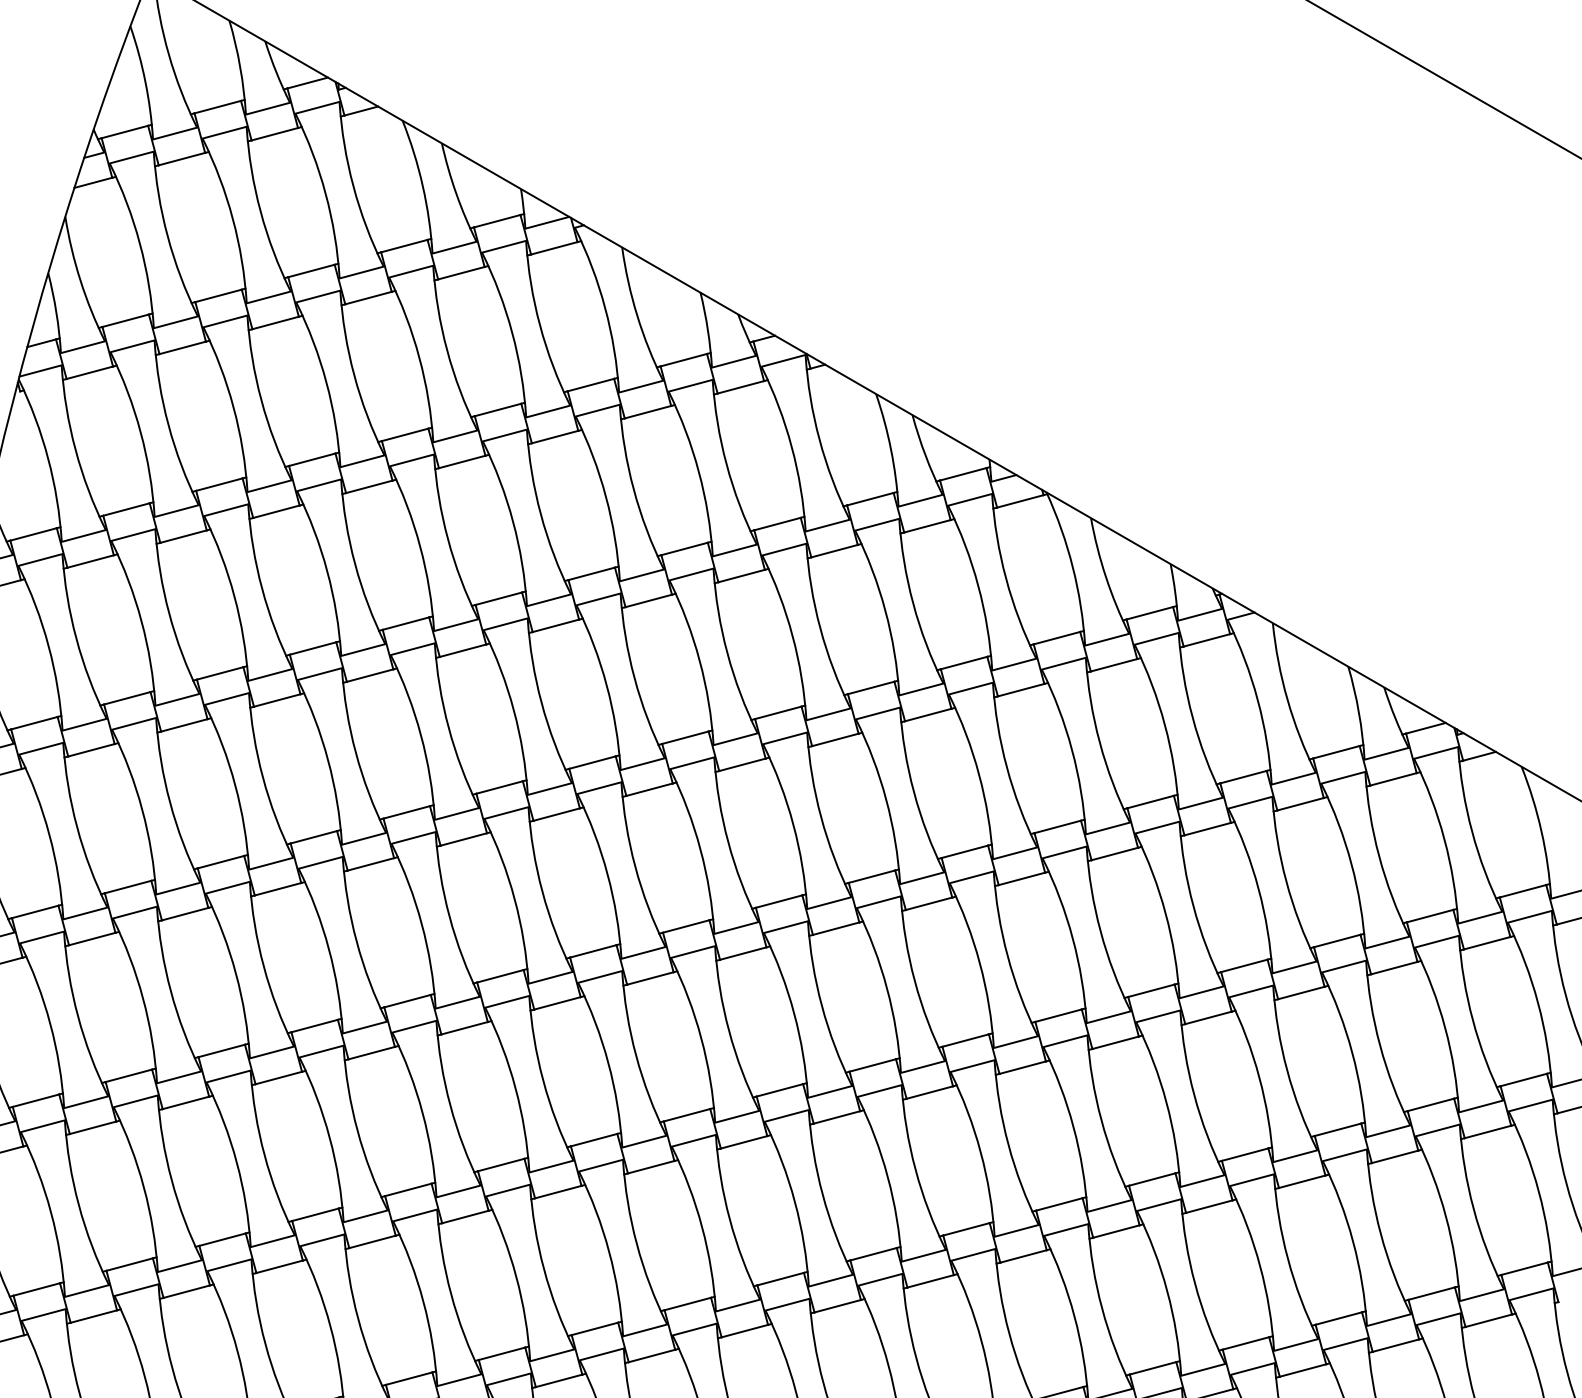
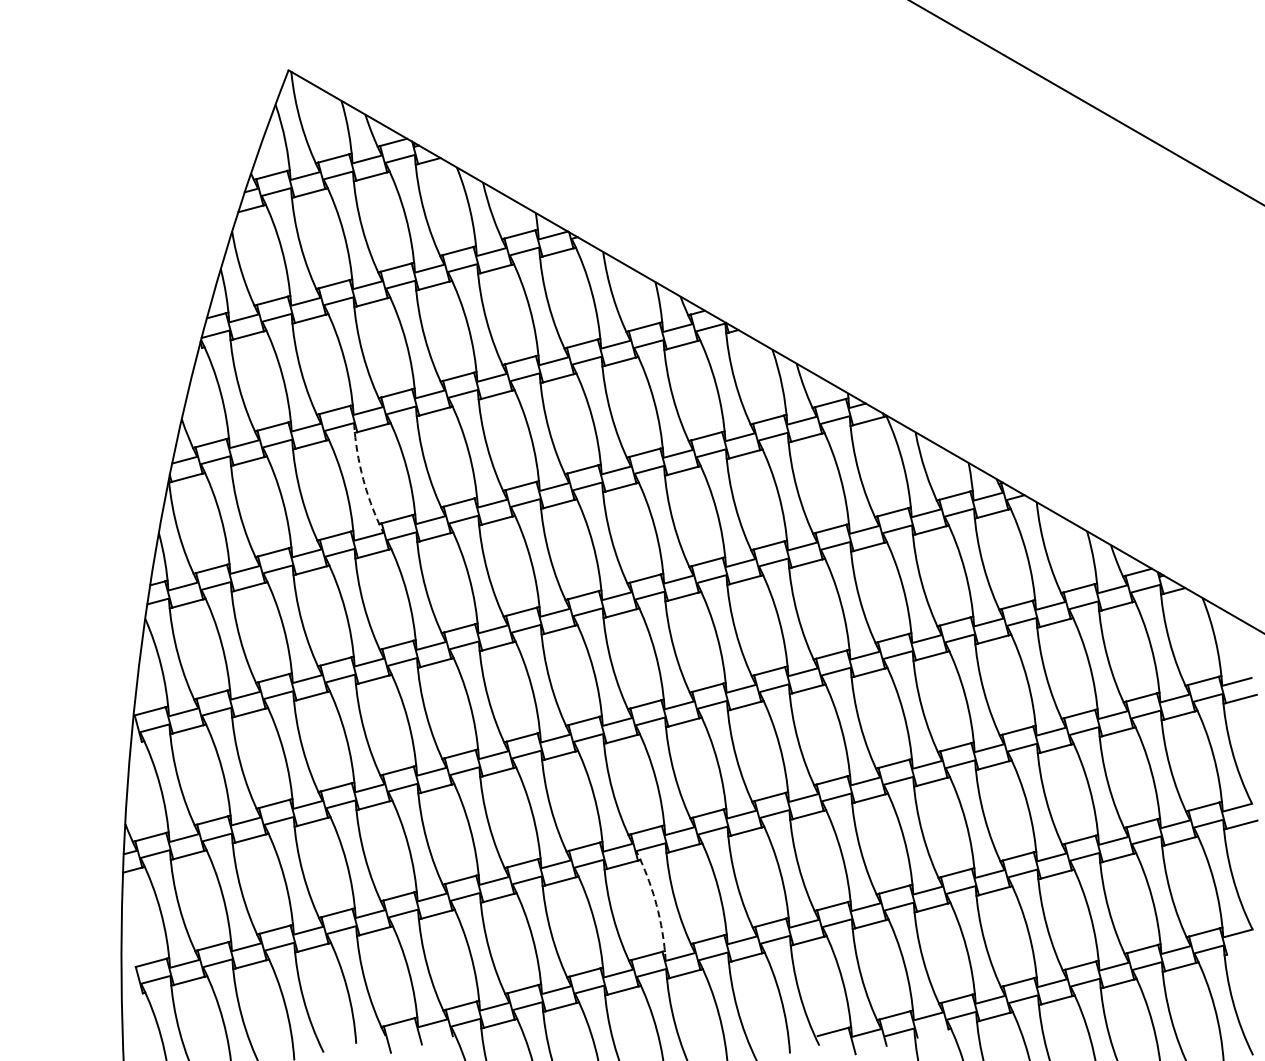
arc: (262, 588) -> (363, 479), solid -> dashed
arc: (702, 1226) -> (656, 904), solid -> dashed

